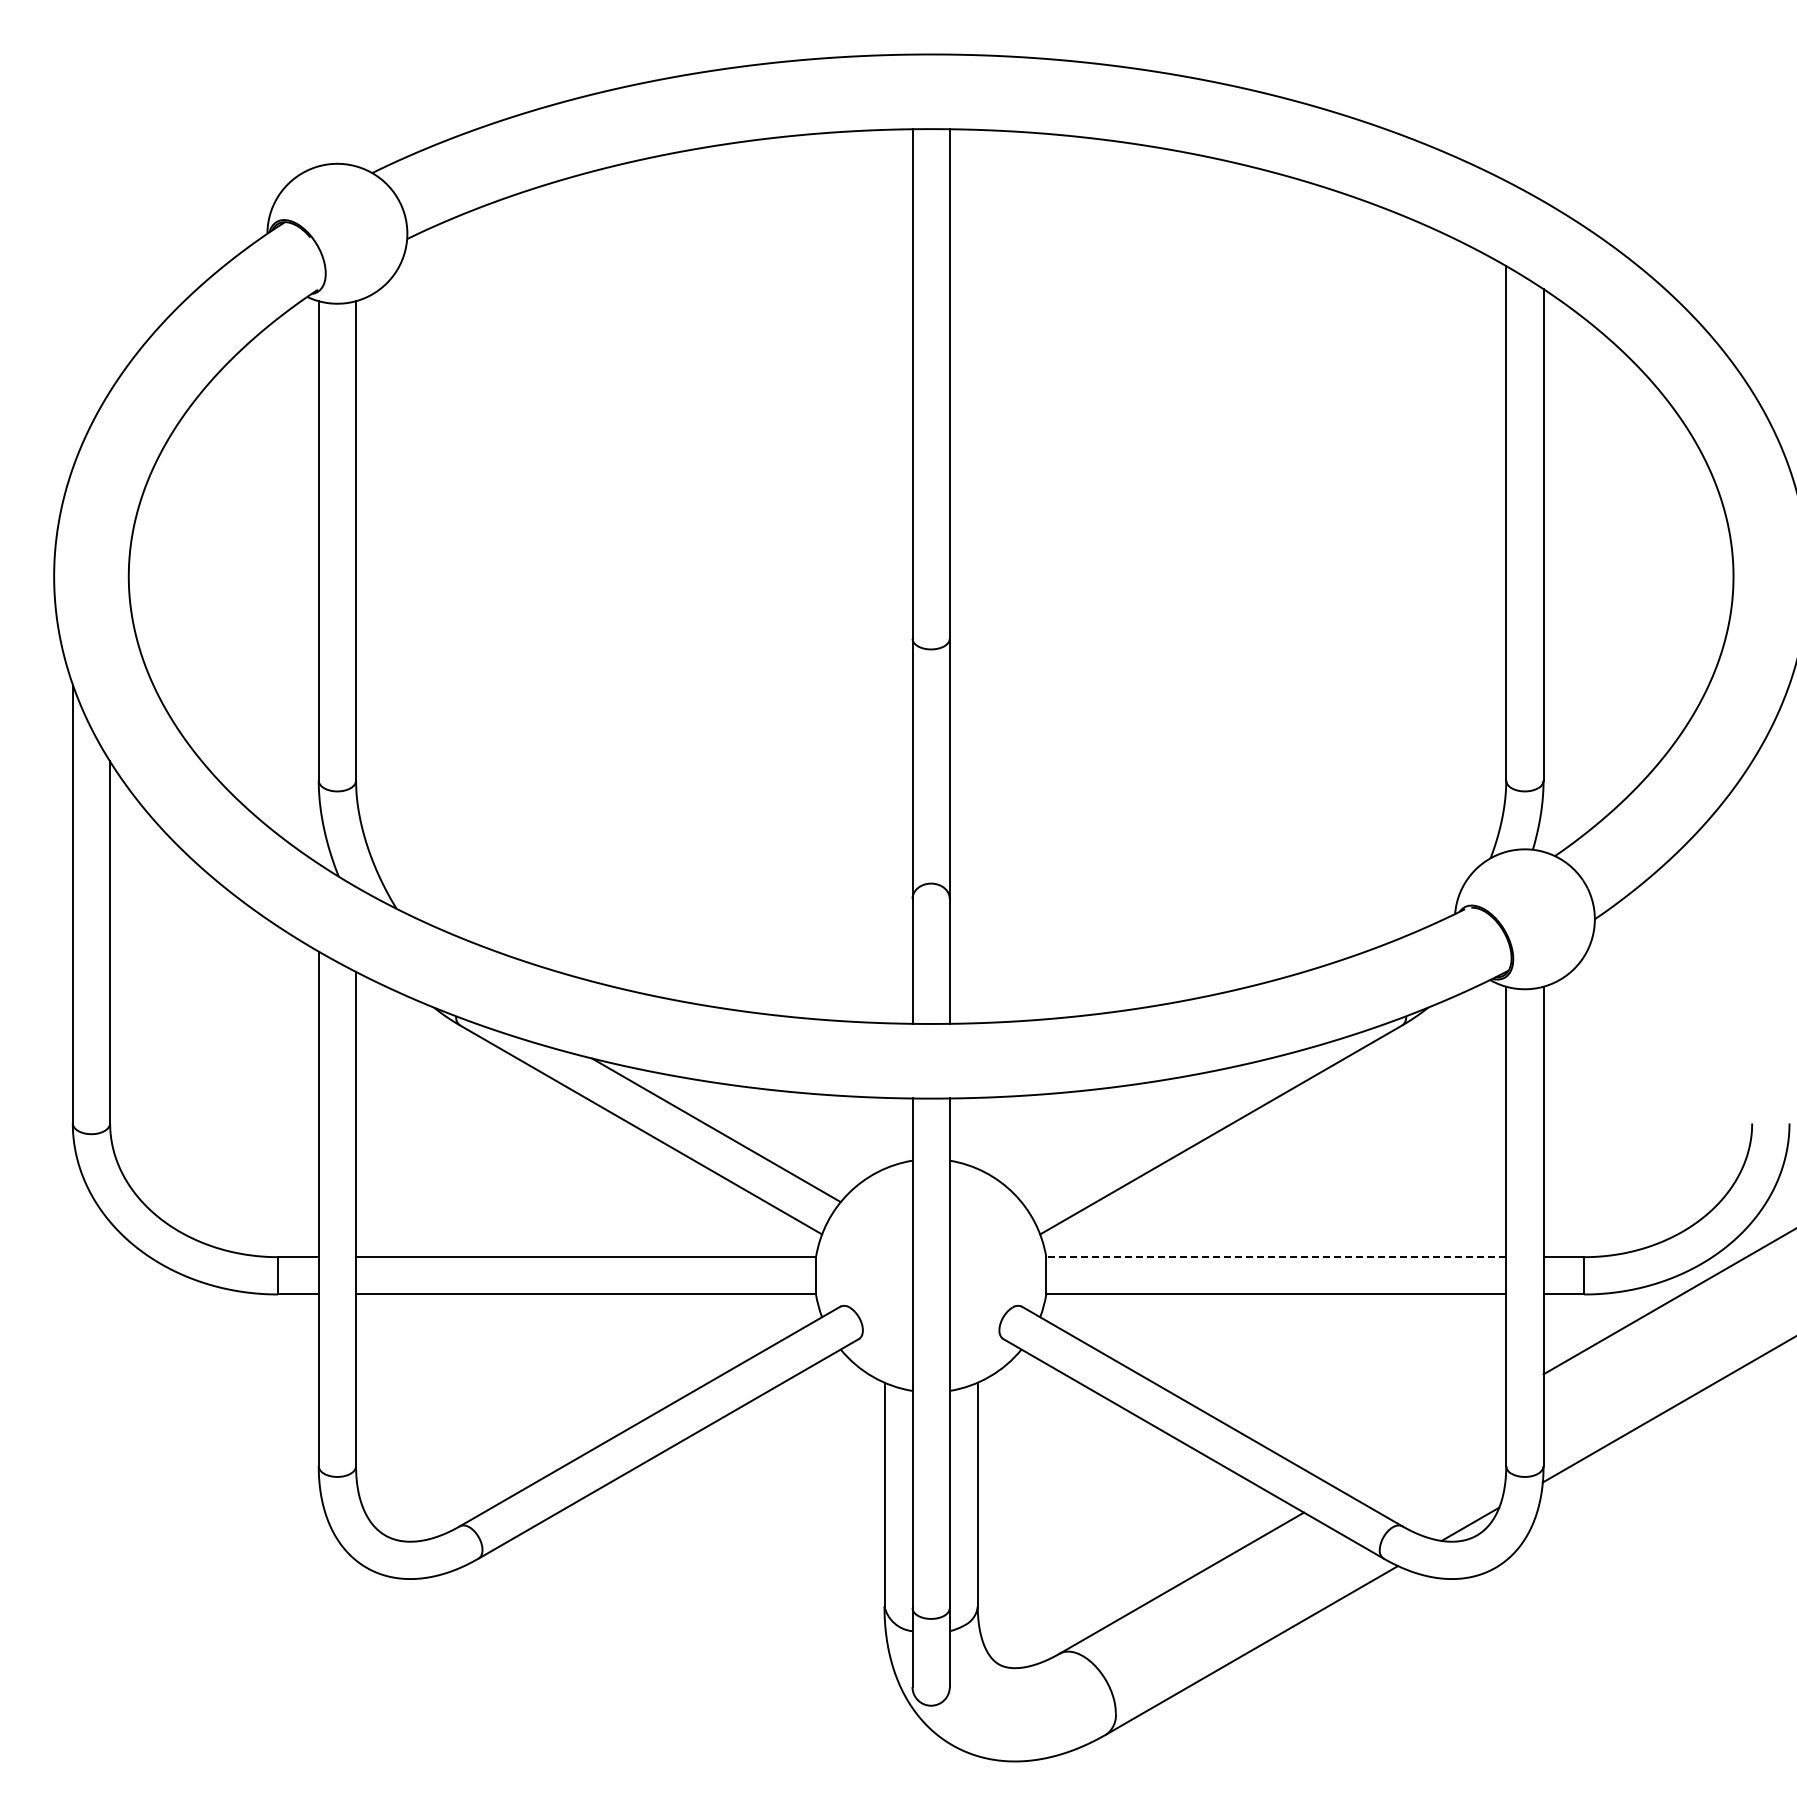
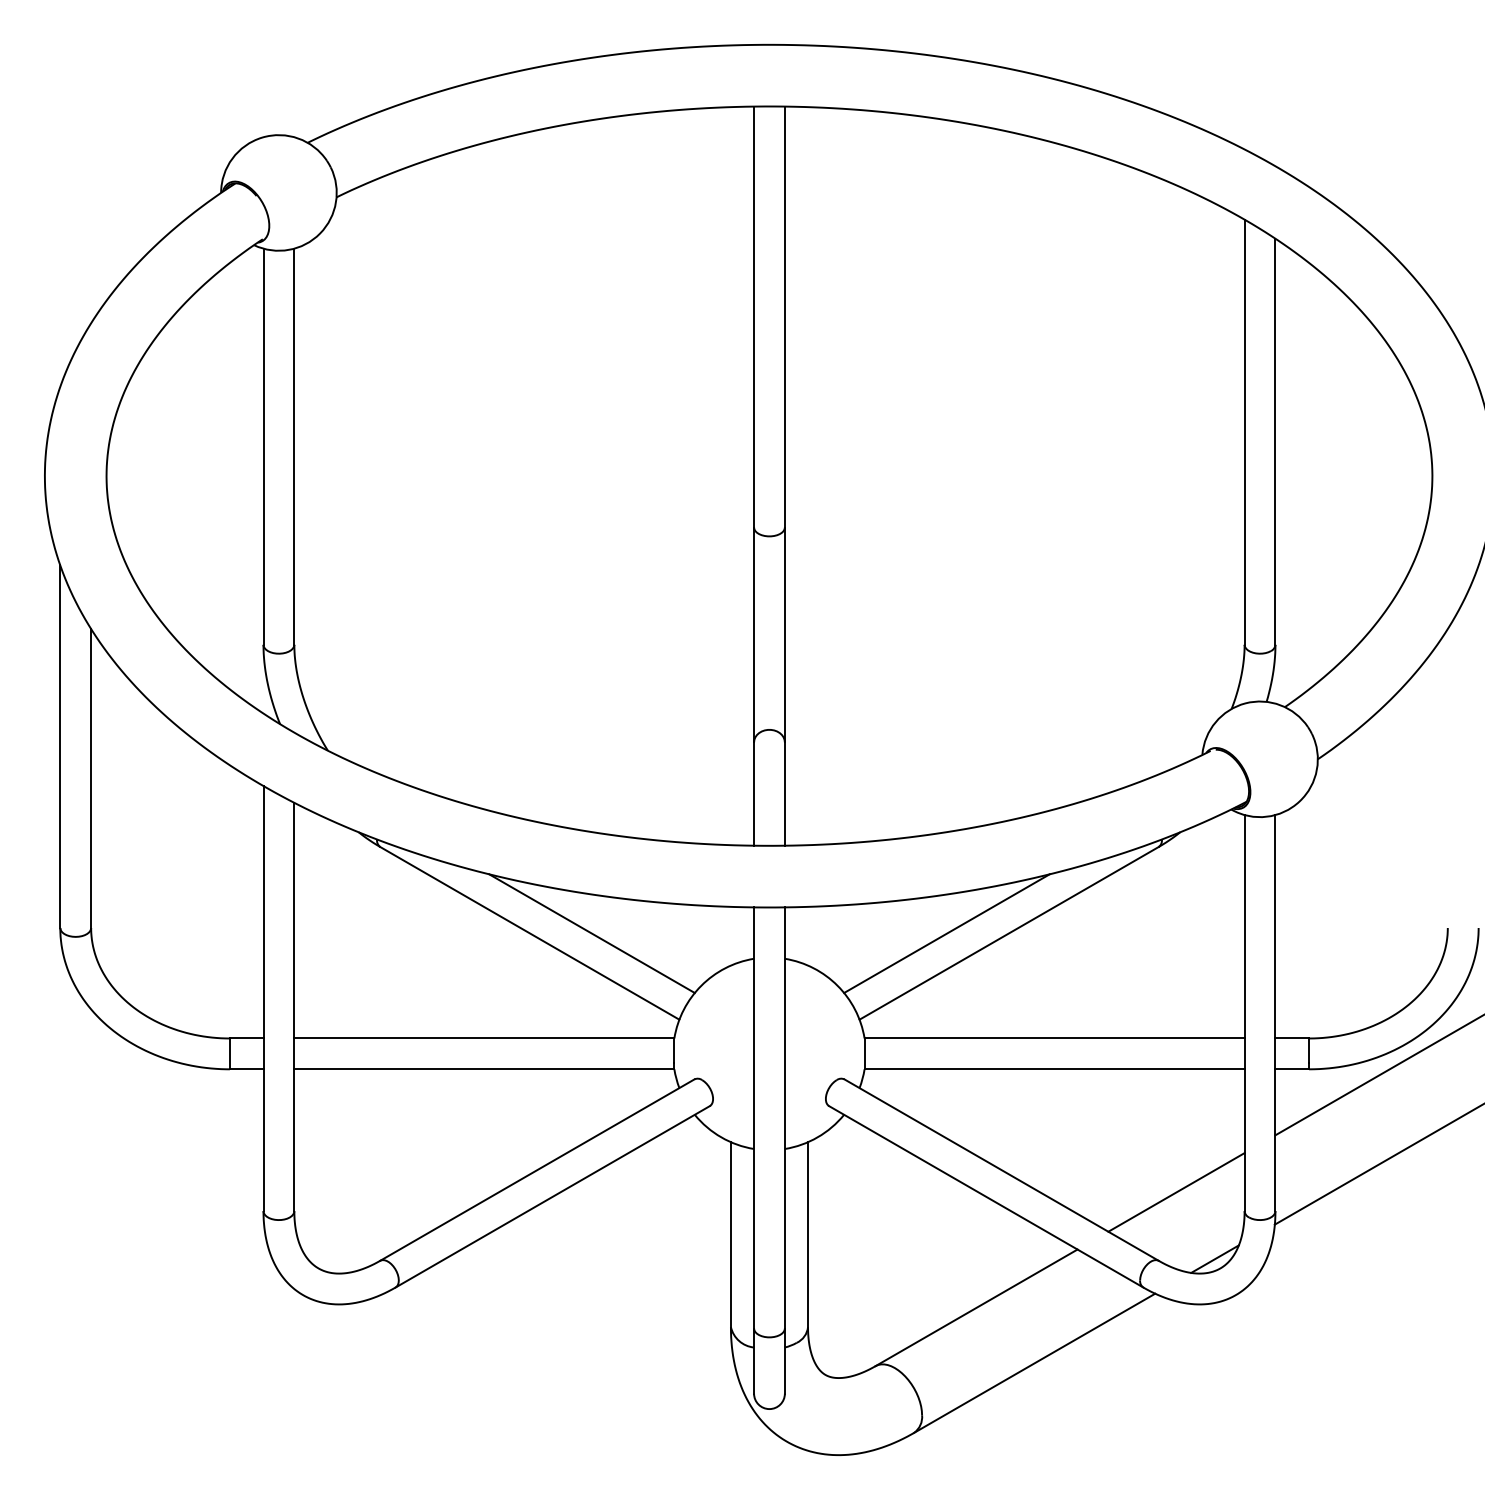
line: (1145, 1130) -> (946, 933), added
line: (1276, 1257) -> (1054, 1038), dashed -> solid
line: (1423, 1443) -> (1176, 1192), added

